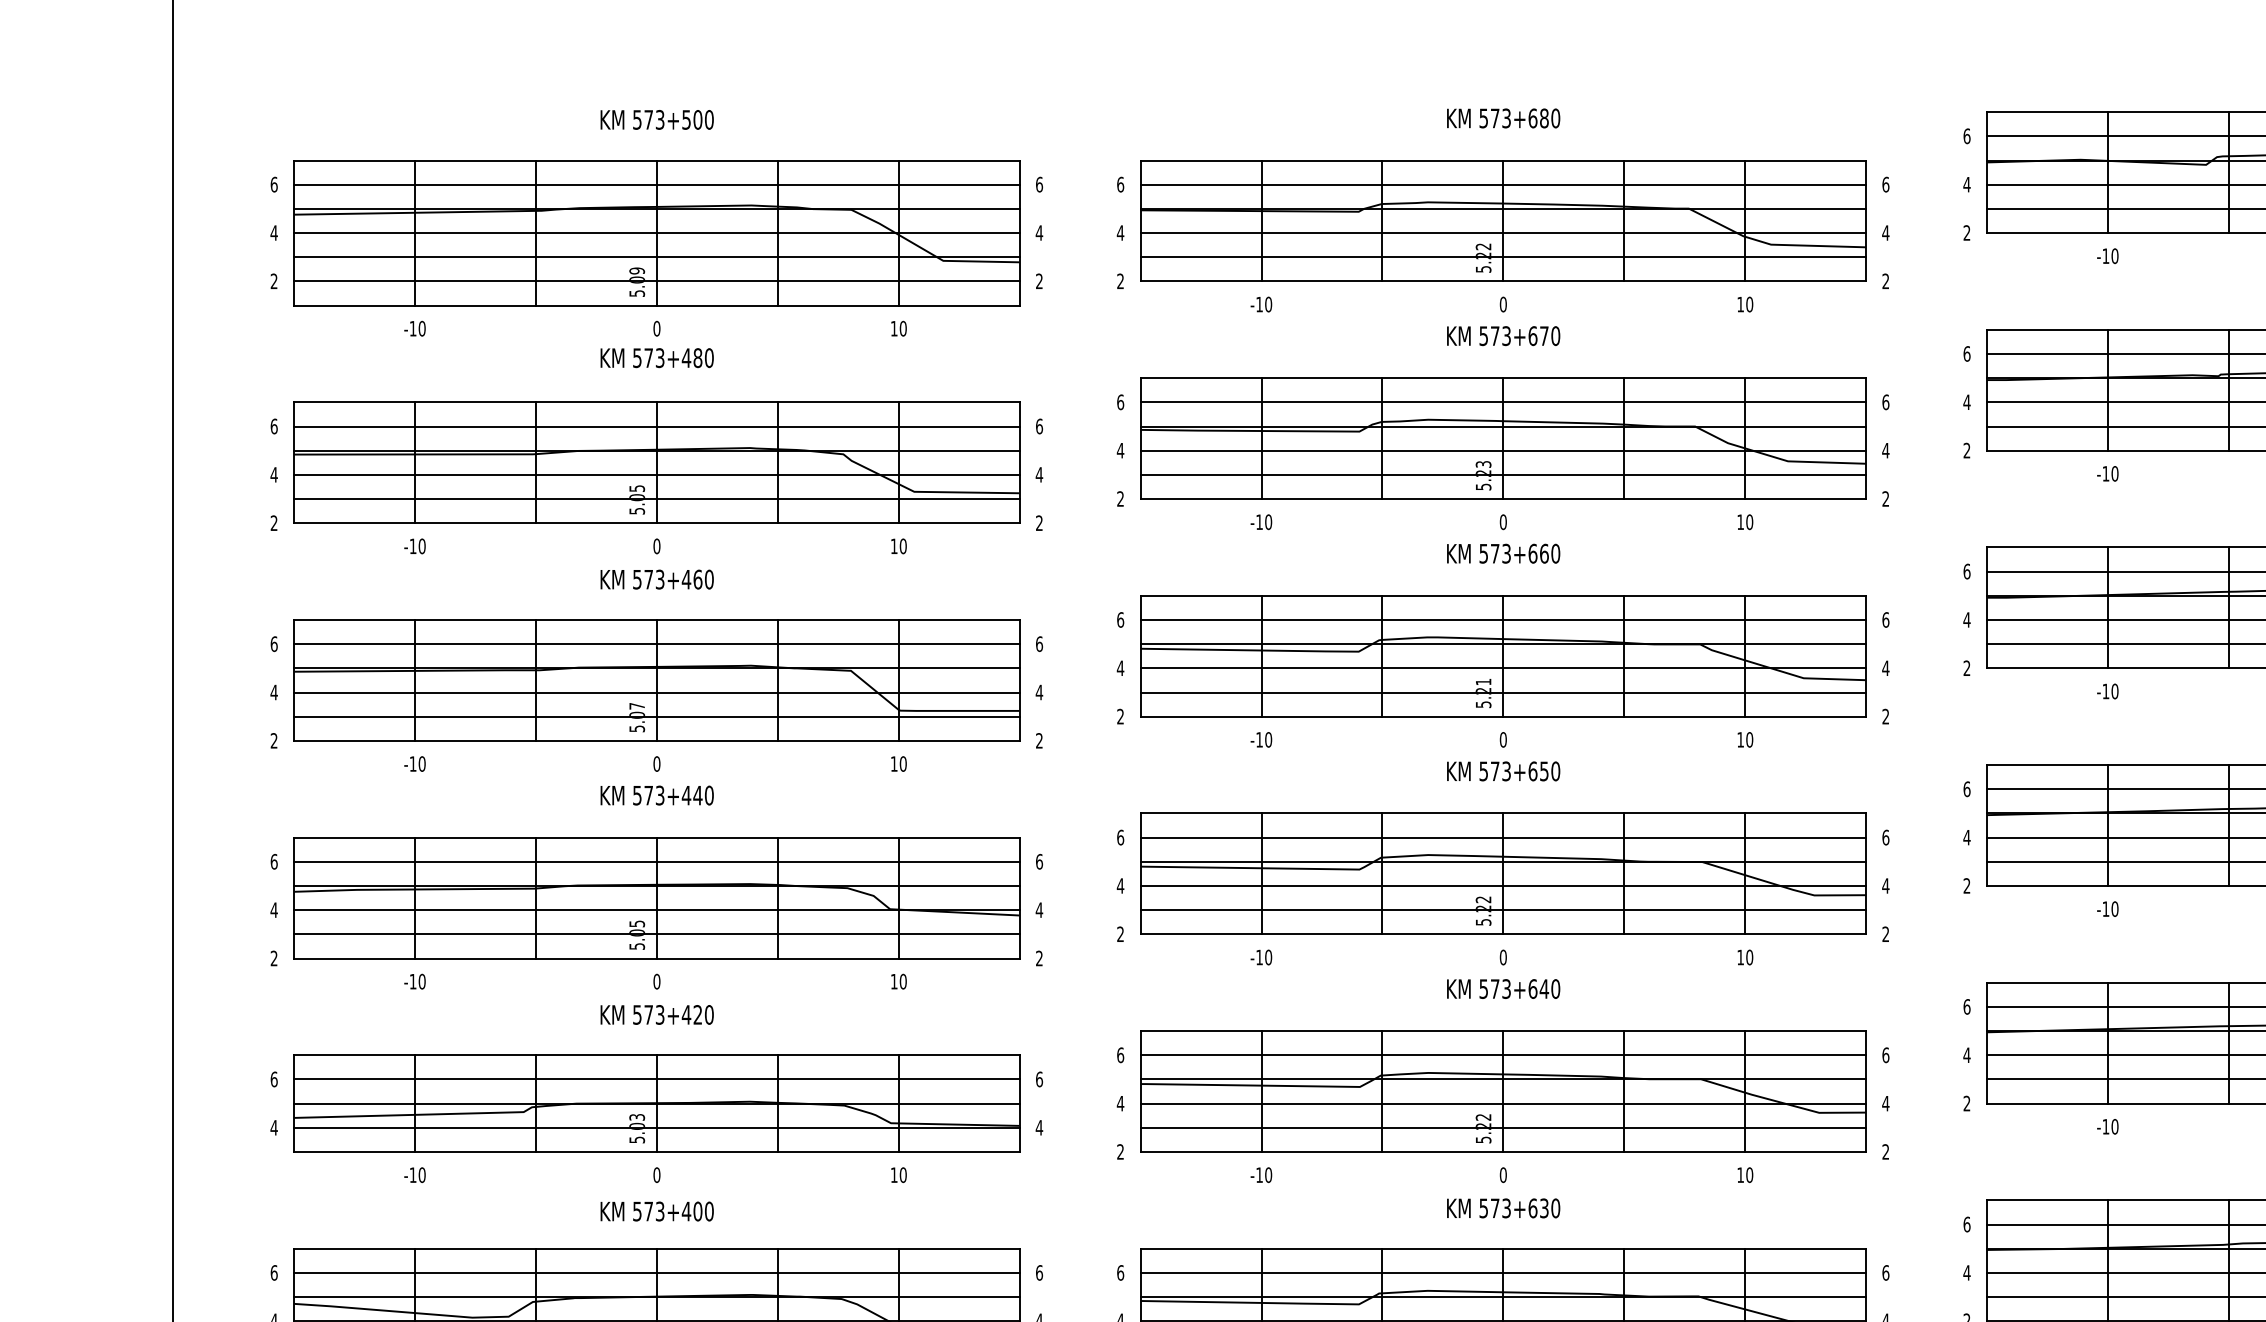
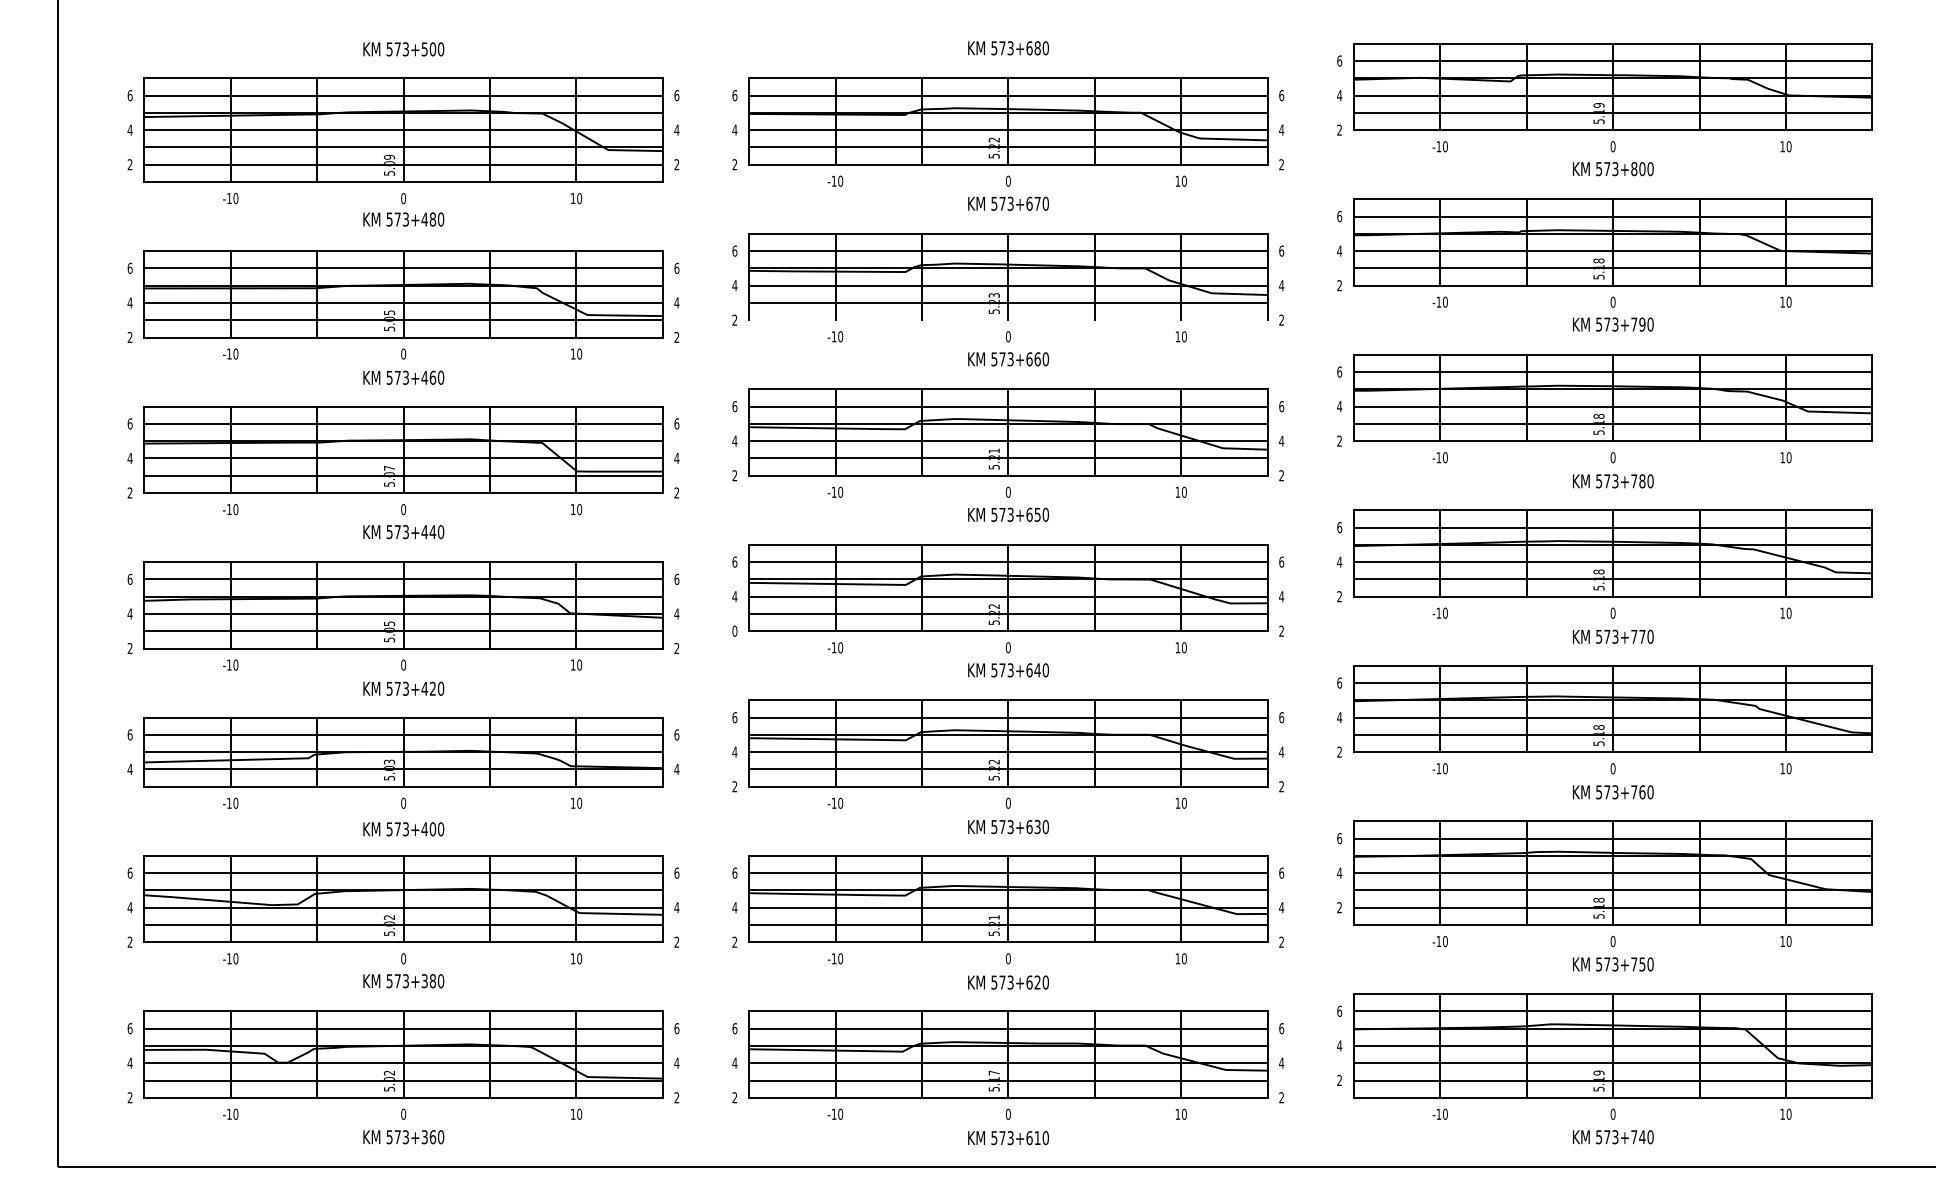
line: (1503, 499) -> (1008, 320), removed
text: (1120, 933) -> (734, 630), 2 -> 0

